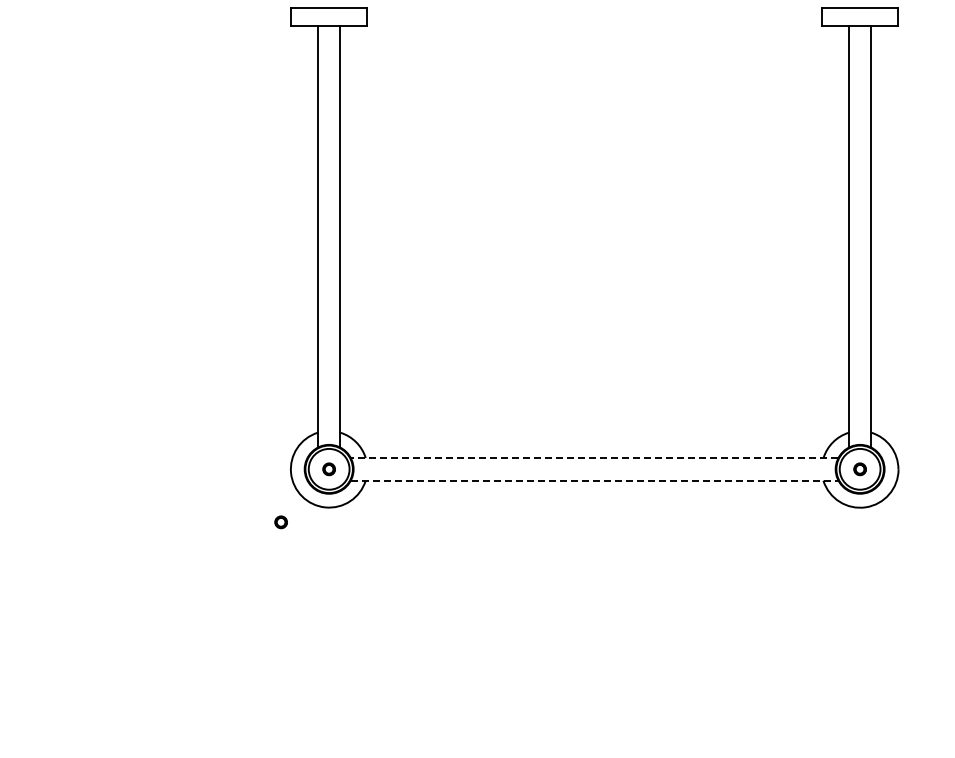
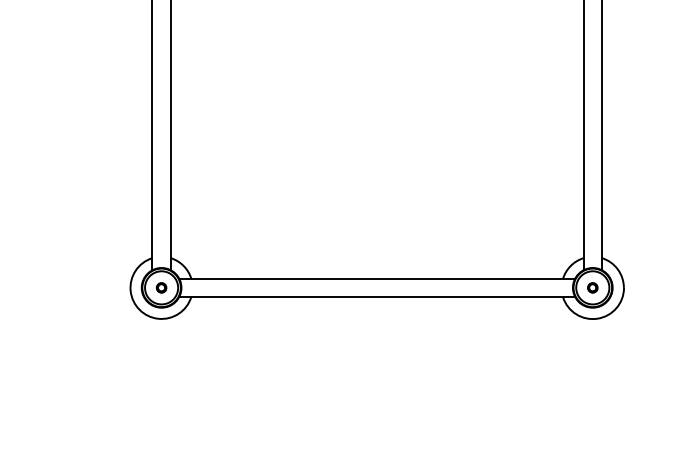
line: (594, 458) -> (377, 279), dashed -> solid
line: (594, 480) -> (377, 296), dashed -> solid
part: (280, 522) -> (122, 331), removed

